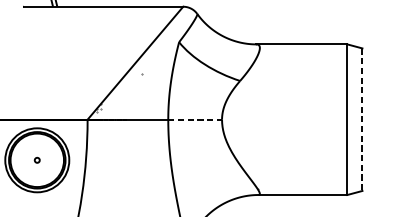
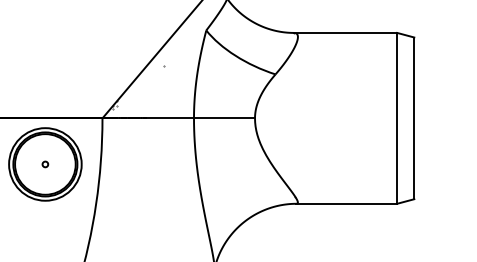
line: (195, 119) -> (224, 118), dashed -> solid
line: (362, 119) -> (414, 118), dashed -> solid

